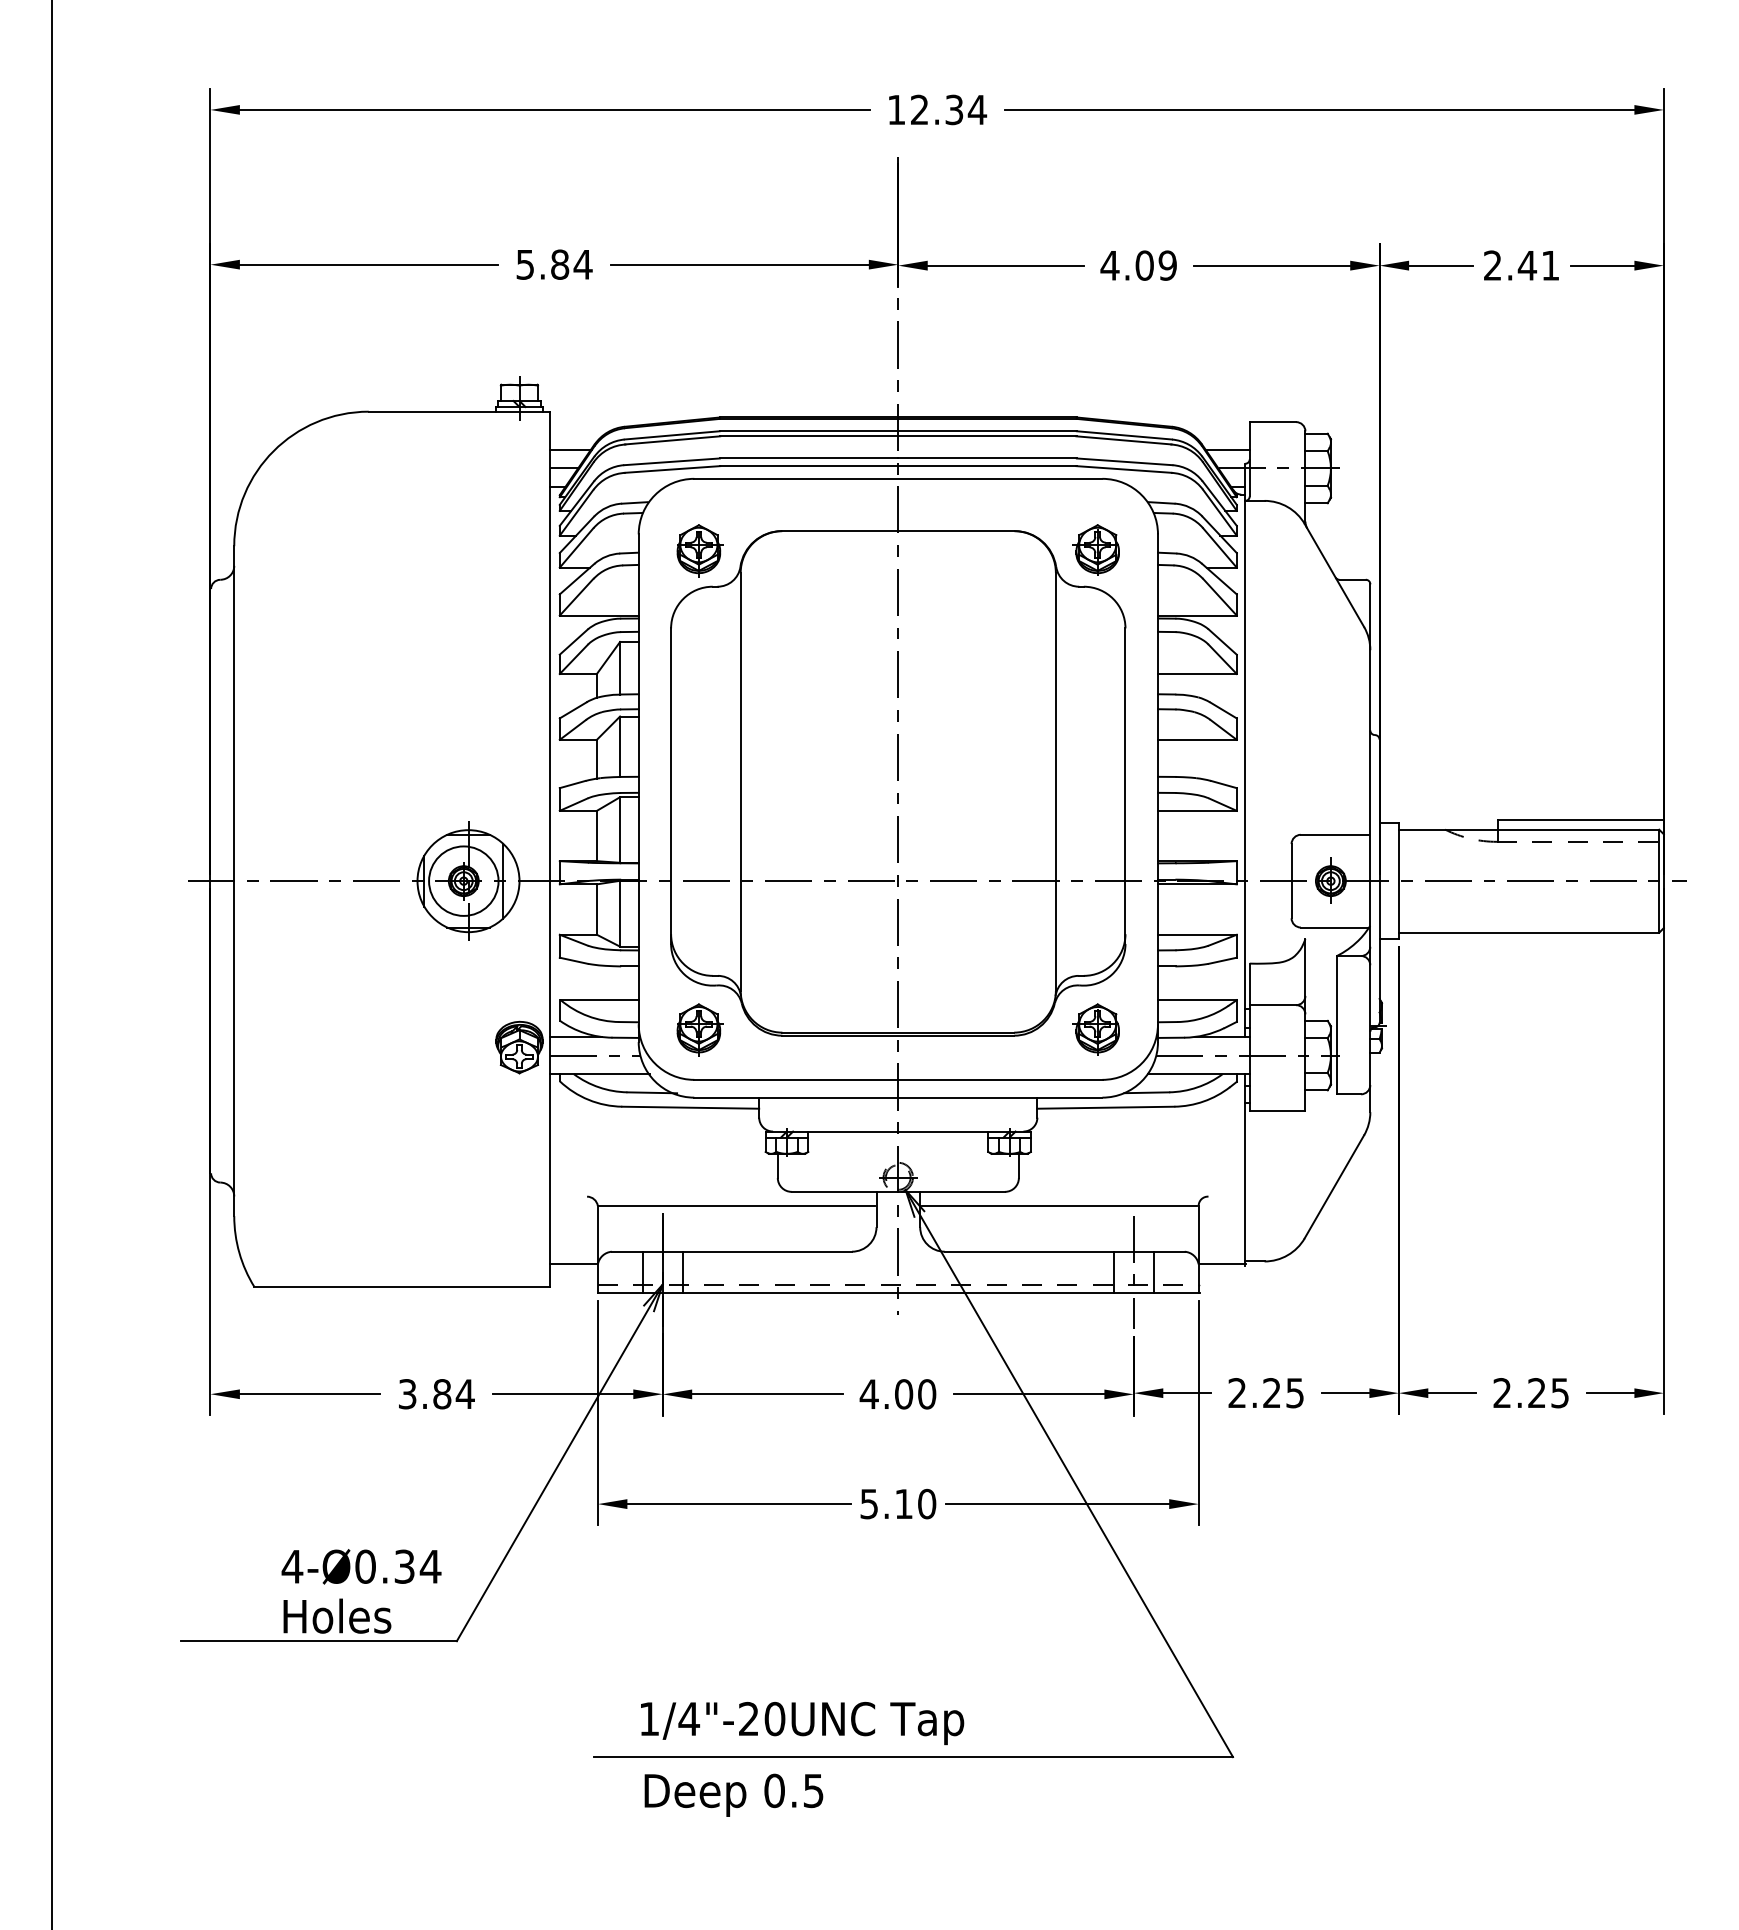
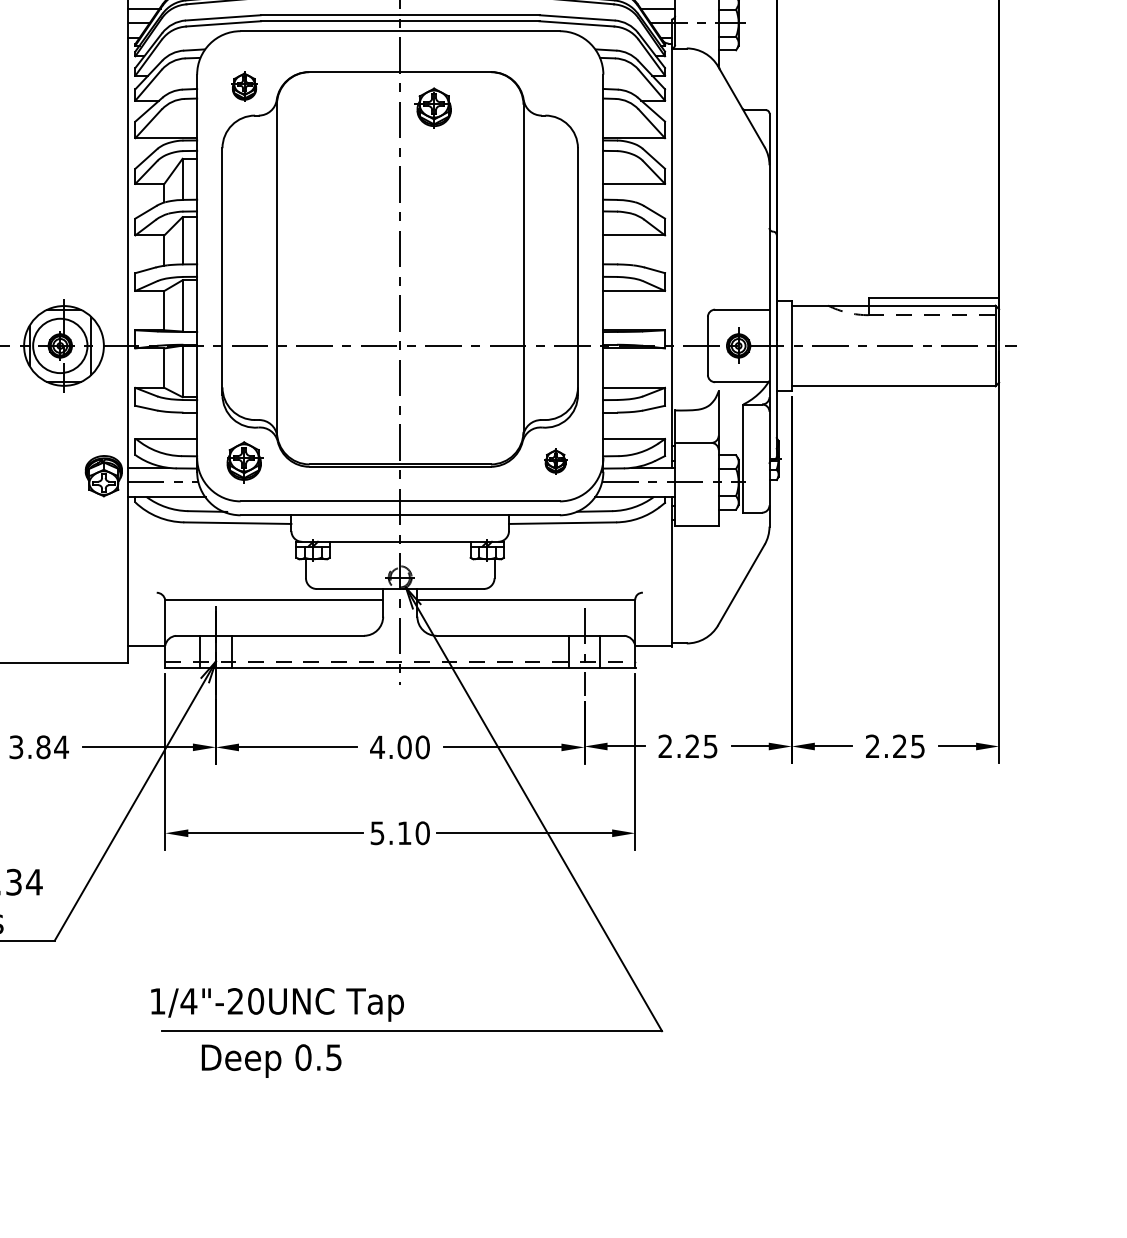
part: (1095, 549) -> (432, 107), moved
part: (699, 550) -> (244, 87), size x0.7
part: (1095, 1029) -> (554, 461), size x0.6
text: (802, 1723) -> (277, 1004), moved

